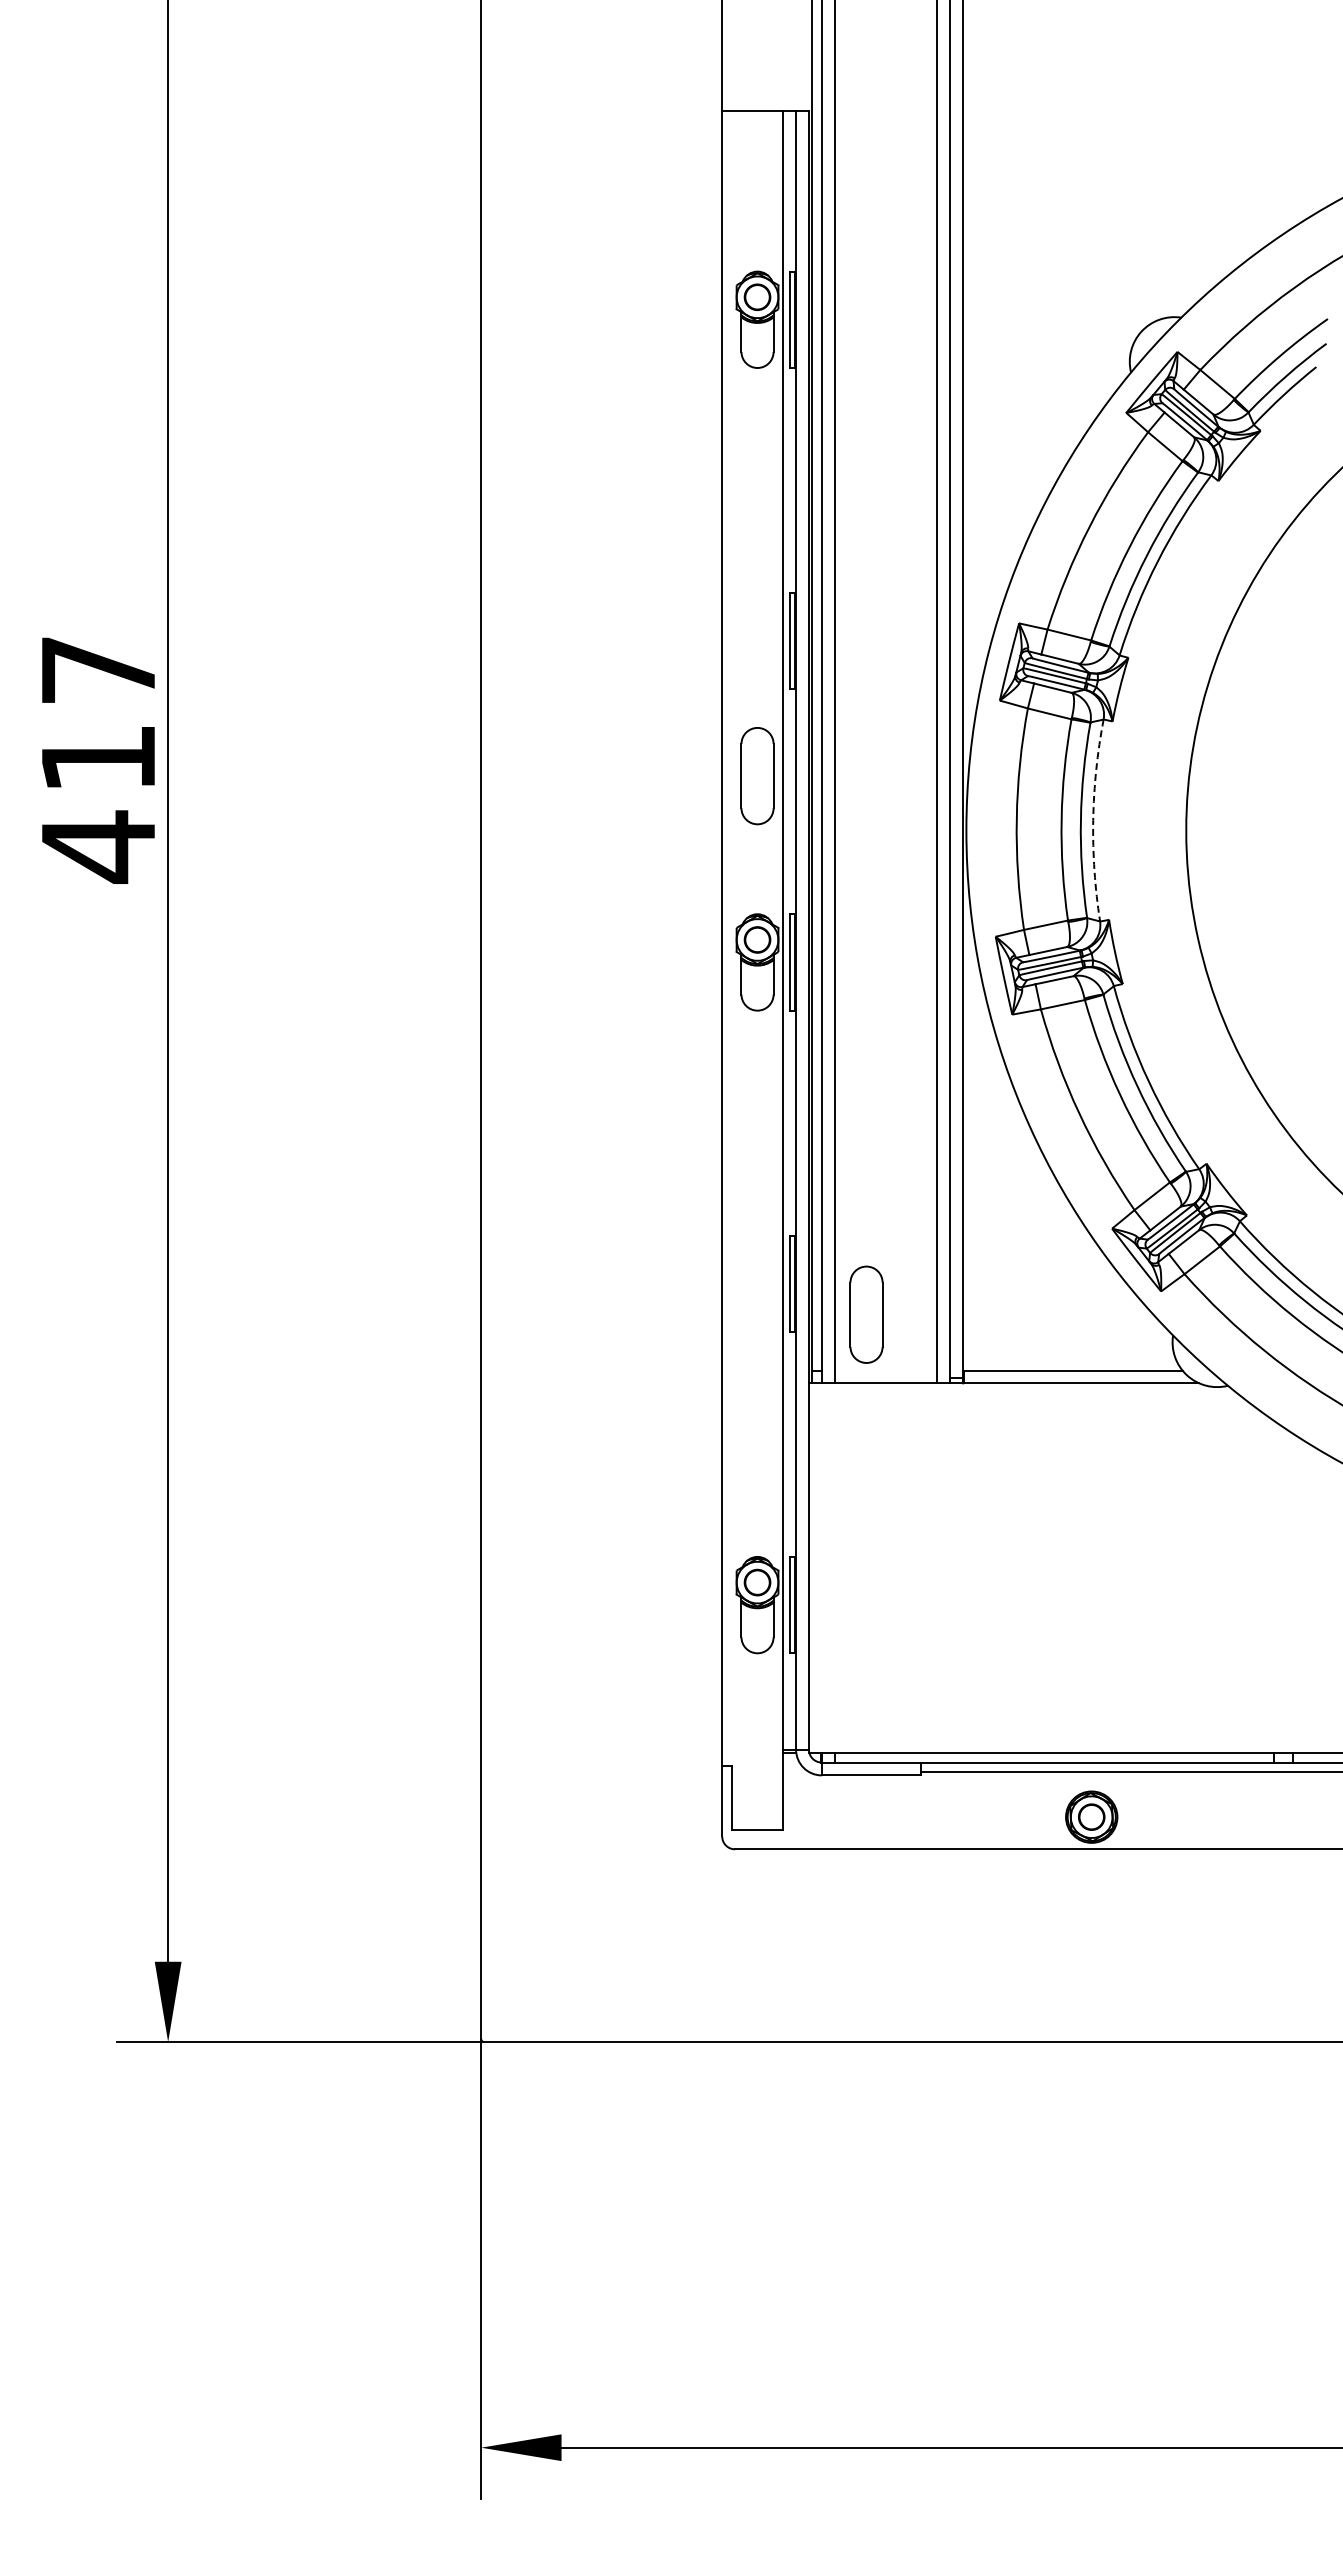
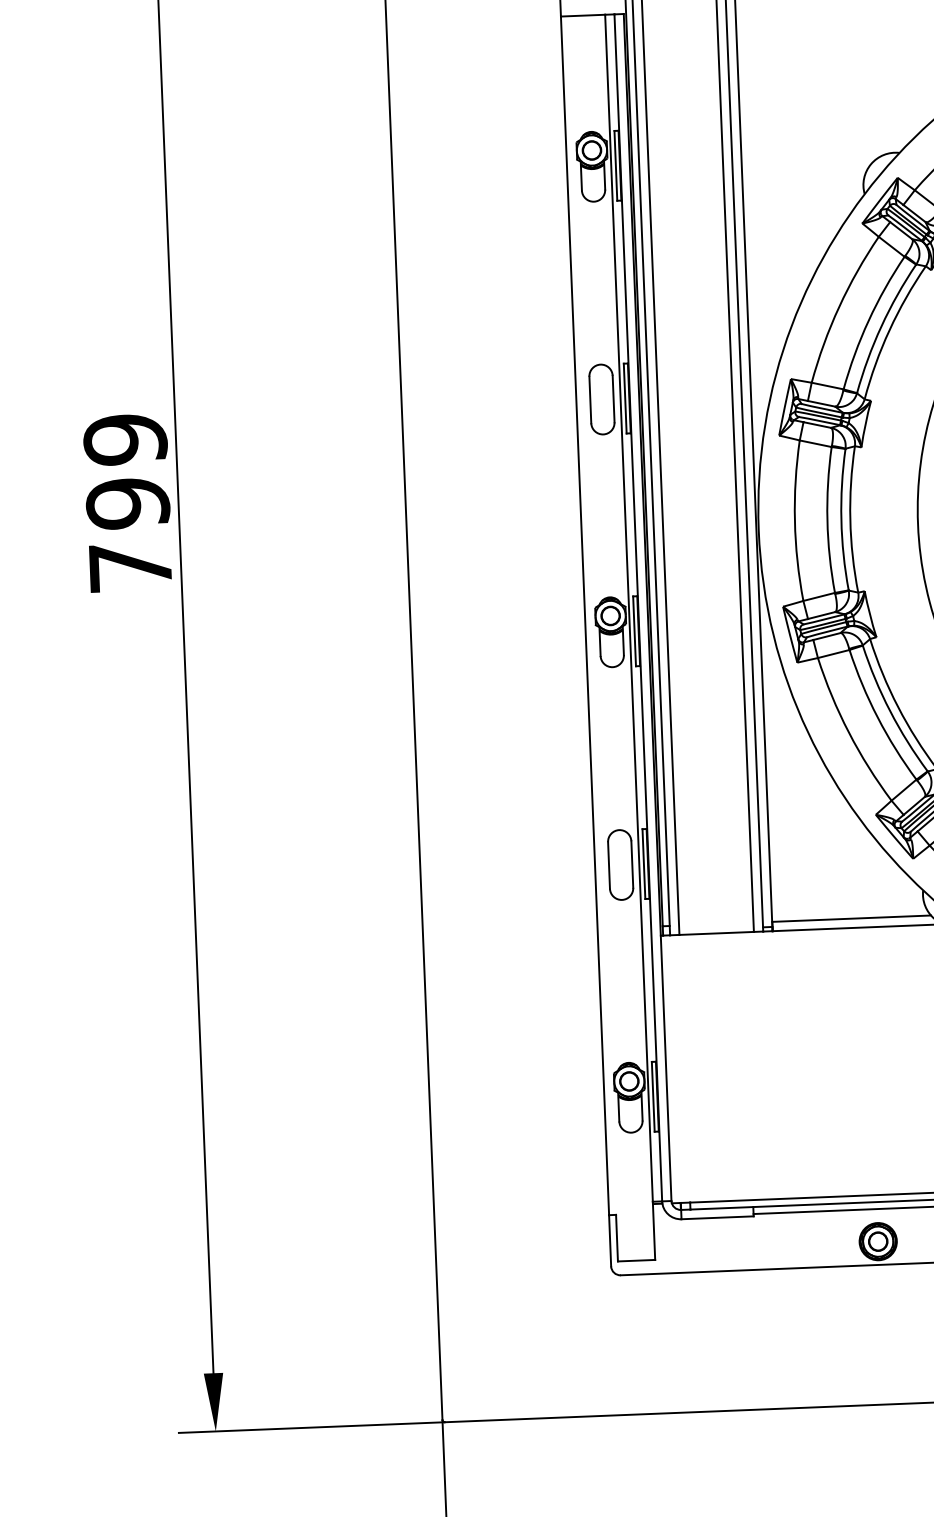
text: (98, 759) -> (128, 504), 417 -> 799
part: (757, 776) -> (601, 399), moved
arc: (1093, 820) -> (850, 519), dashed -> solid
part: (866, 1314) -> (620, 864), moved

